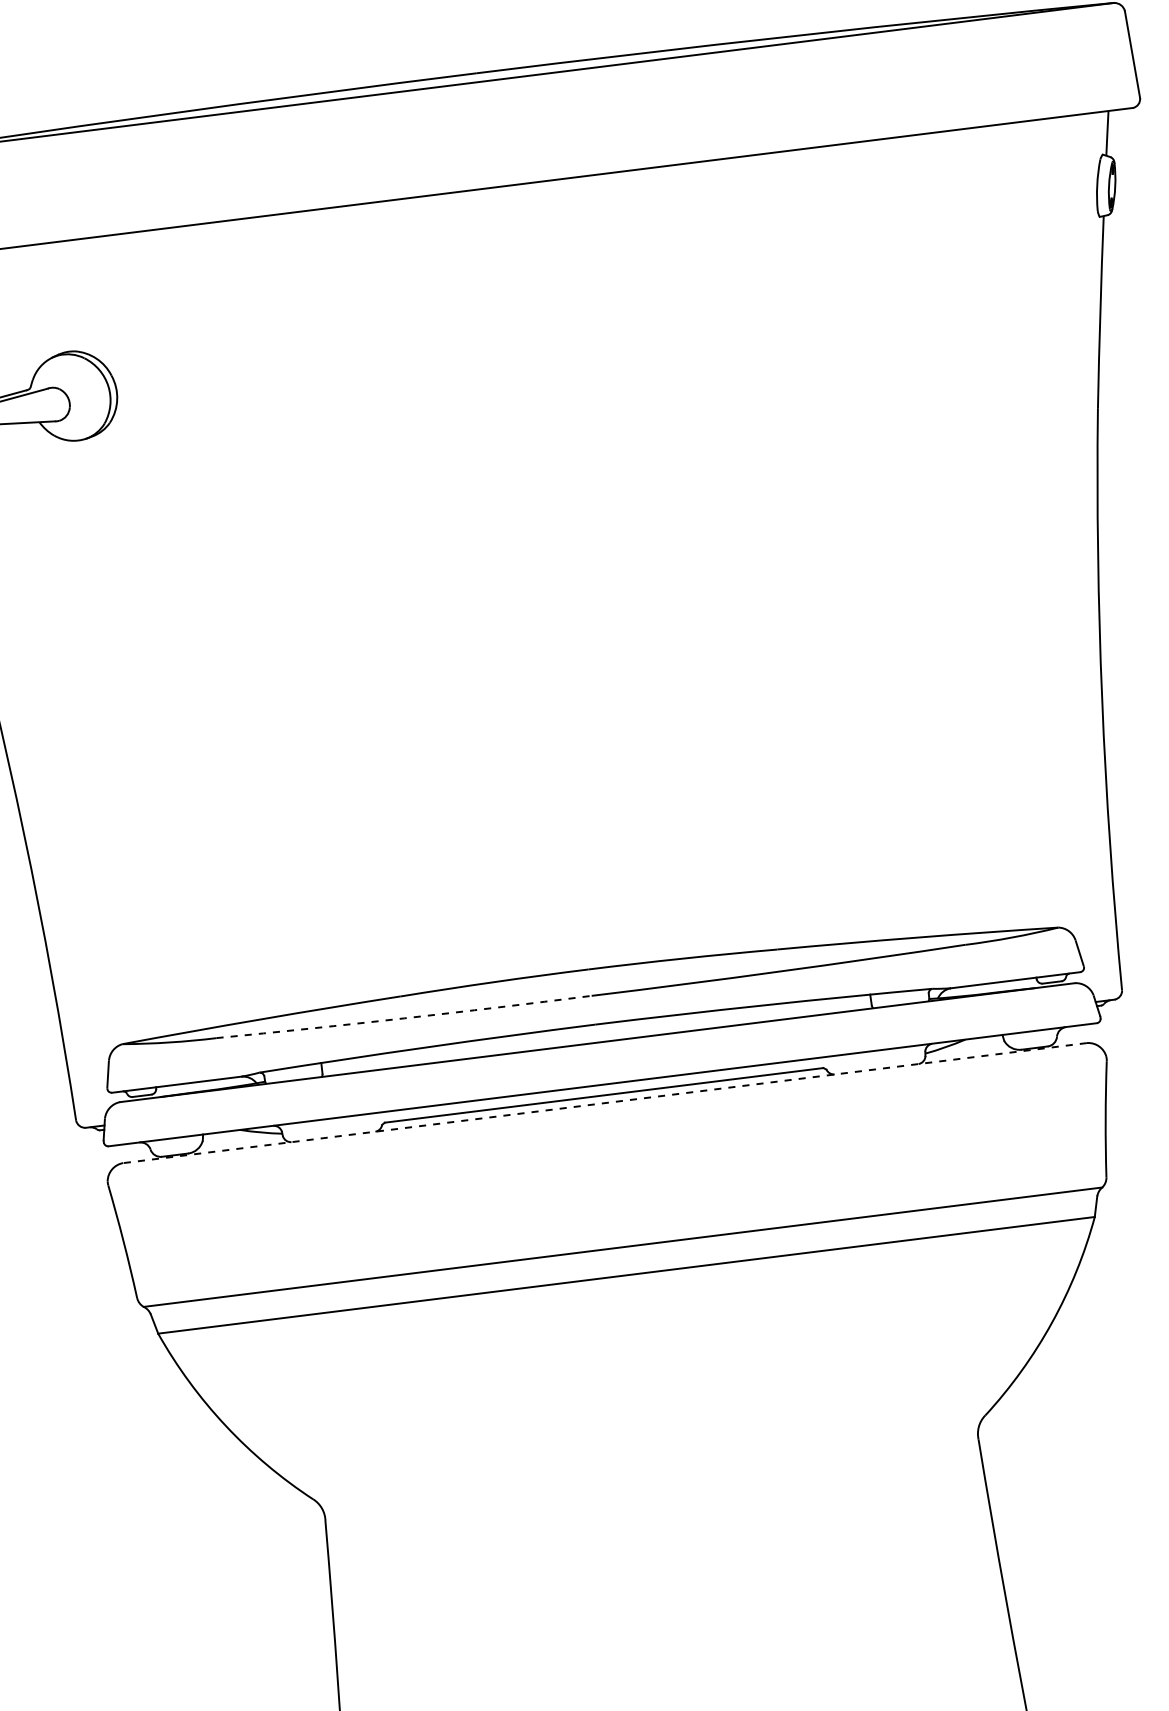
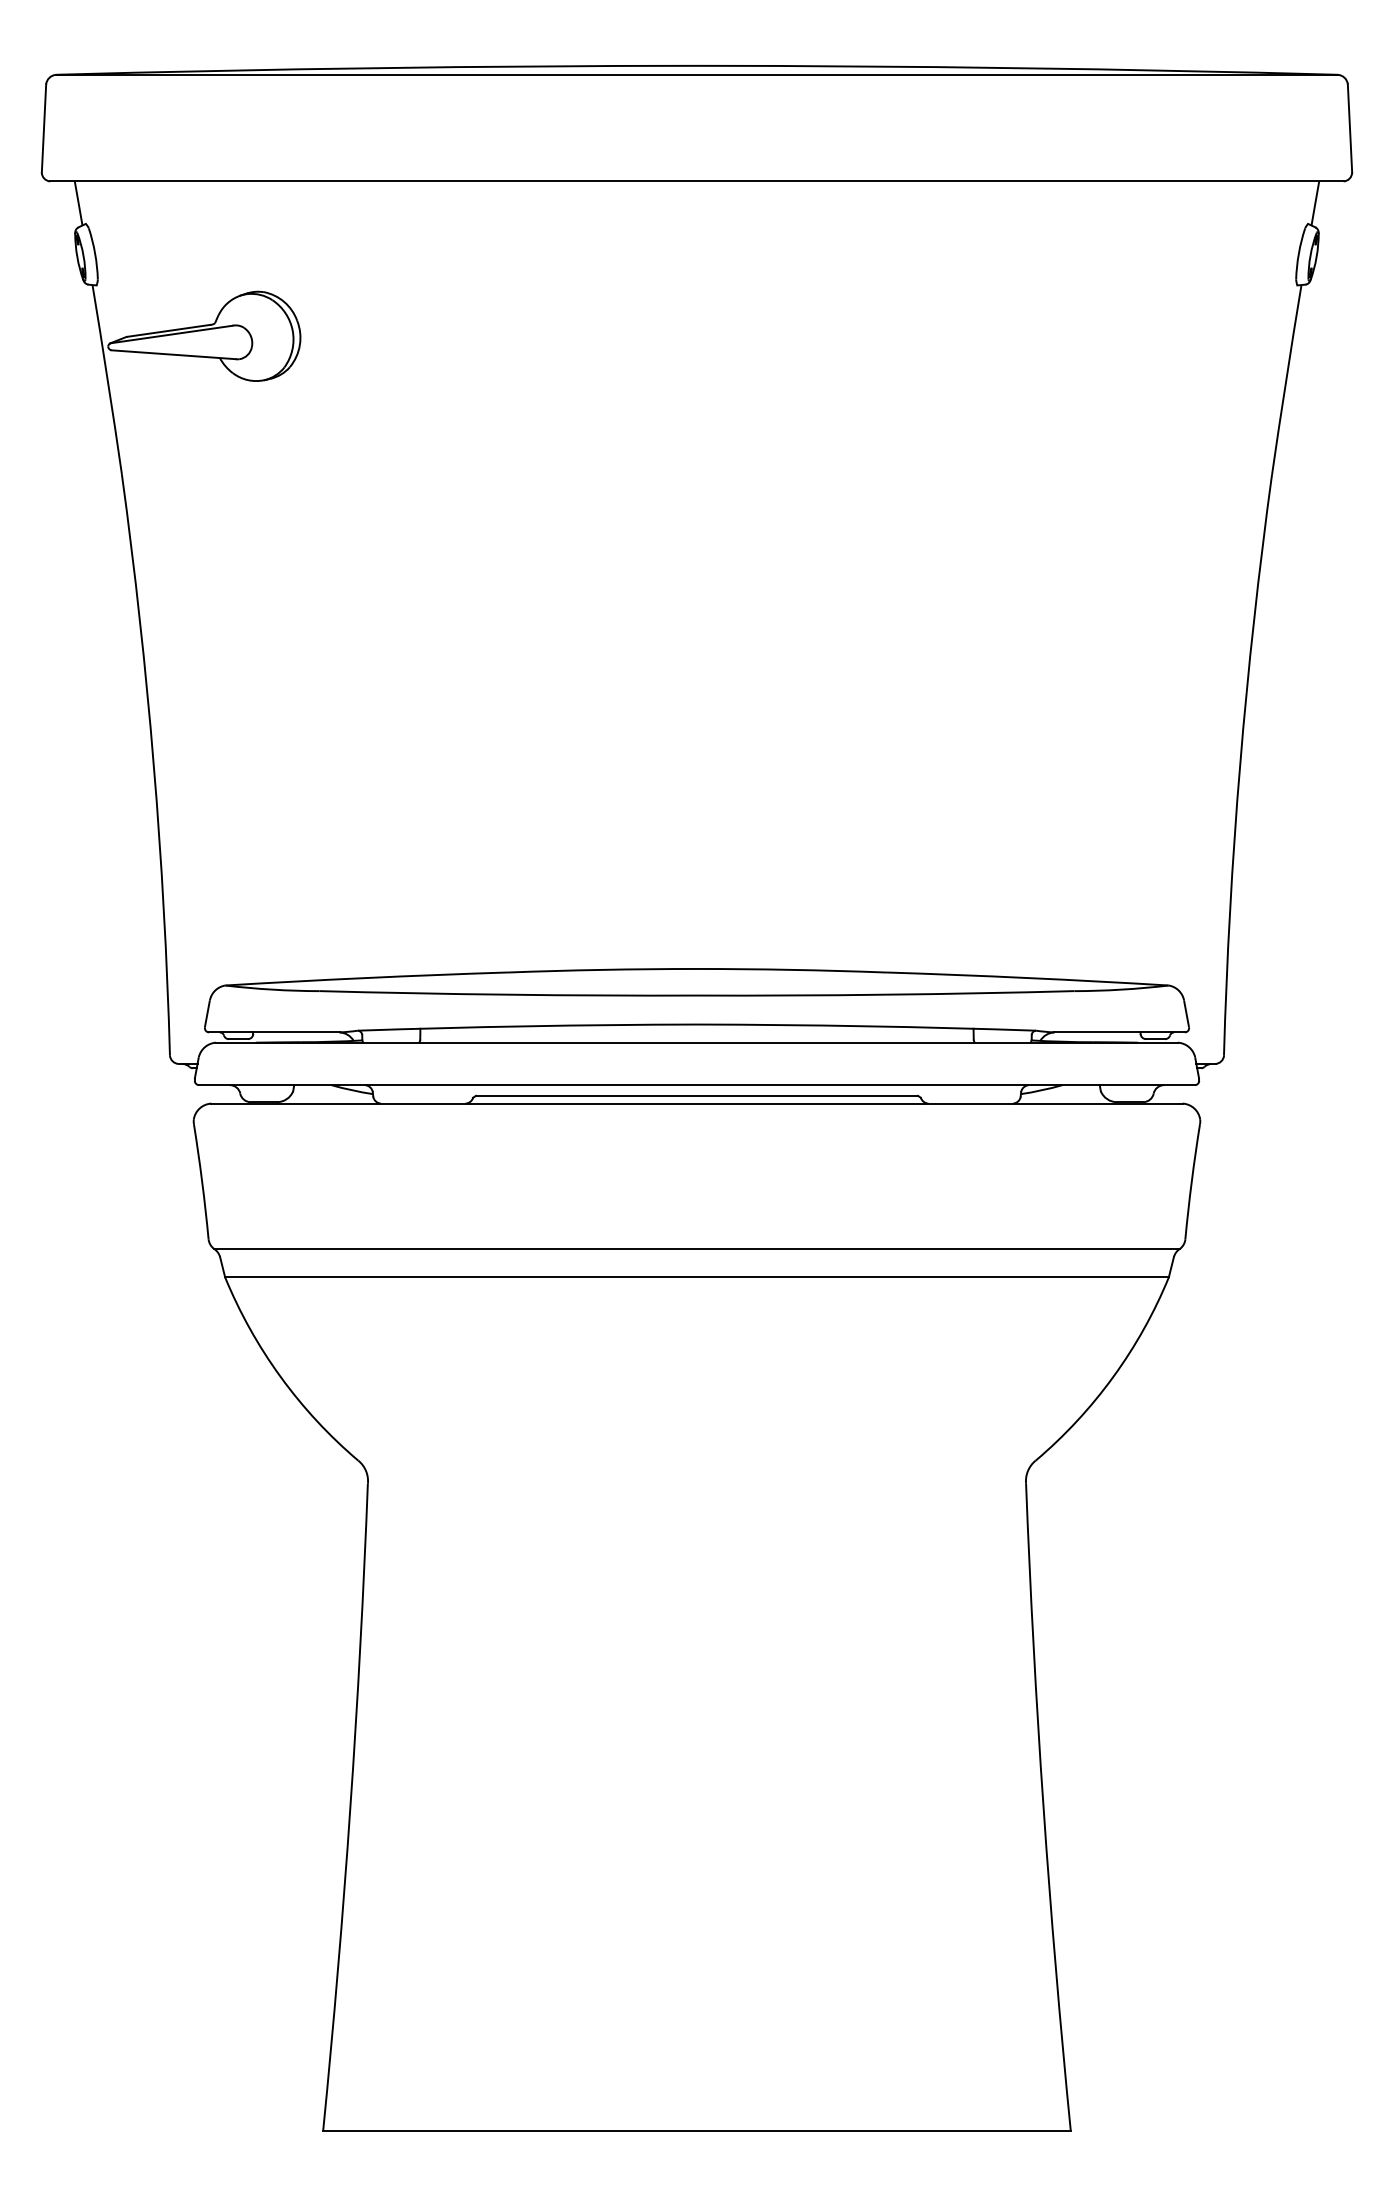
arc: (404, 1018) -> (508, 994), dashed -> solid
line: (604, 1103) -> (696, 1103), dashed -> solid

